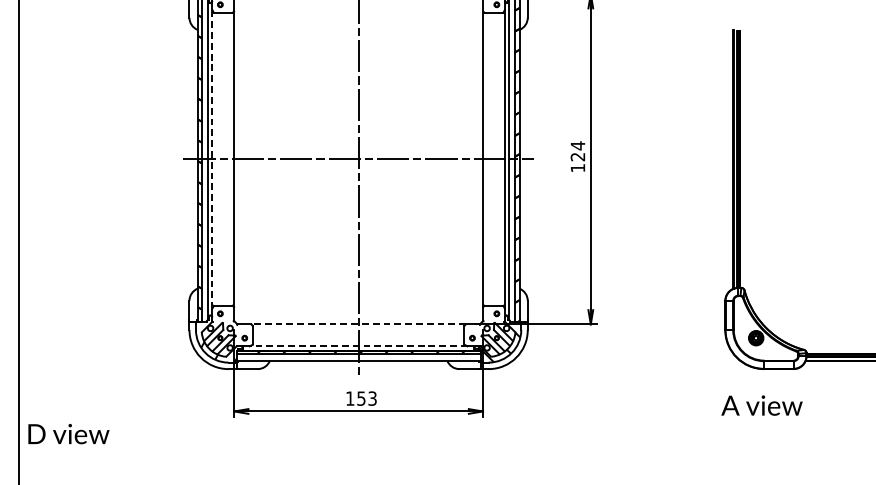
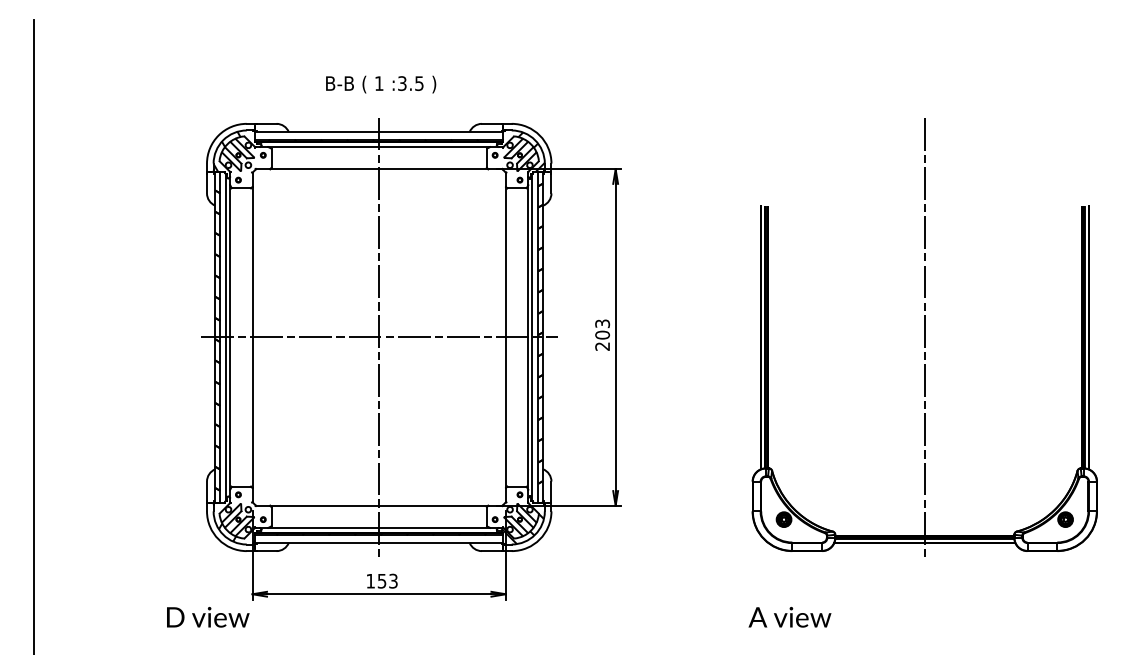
text: (577, 156) -> (602, 334), 124 -> 203
line: (212, 158) -> (230, 336), dashed -> solid
line: (357, 324) -> (378, 505), dashed -> solid
line: (357, 345) -> (378, 527), dashed -> solid
text: (761, 405) -> (789, 617), moved
text: (69, 434) -> (208, 617), moved

